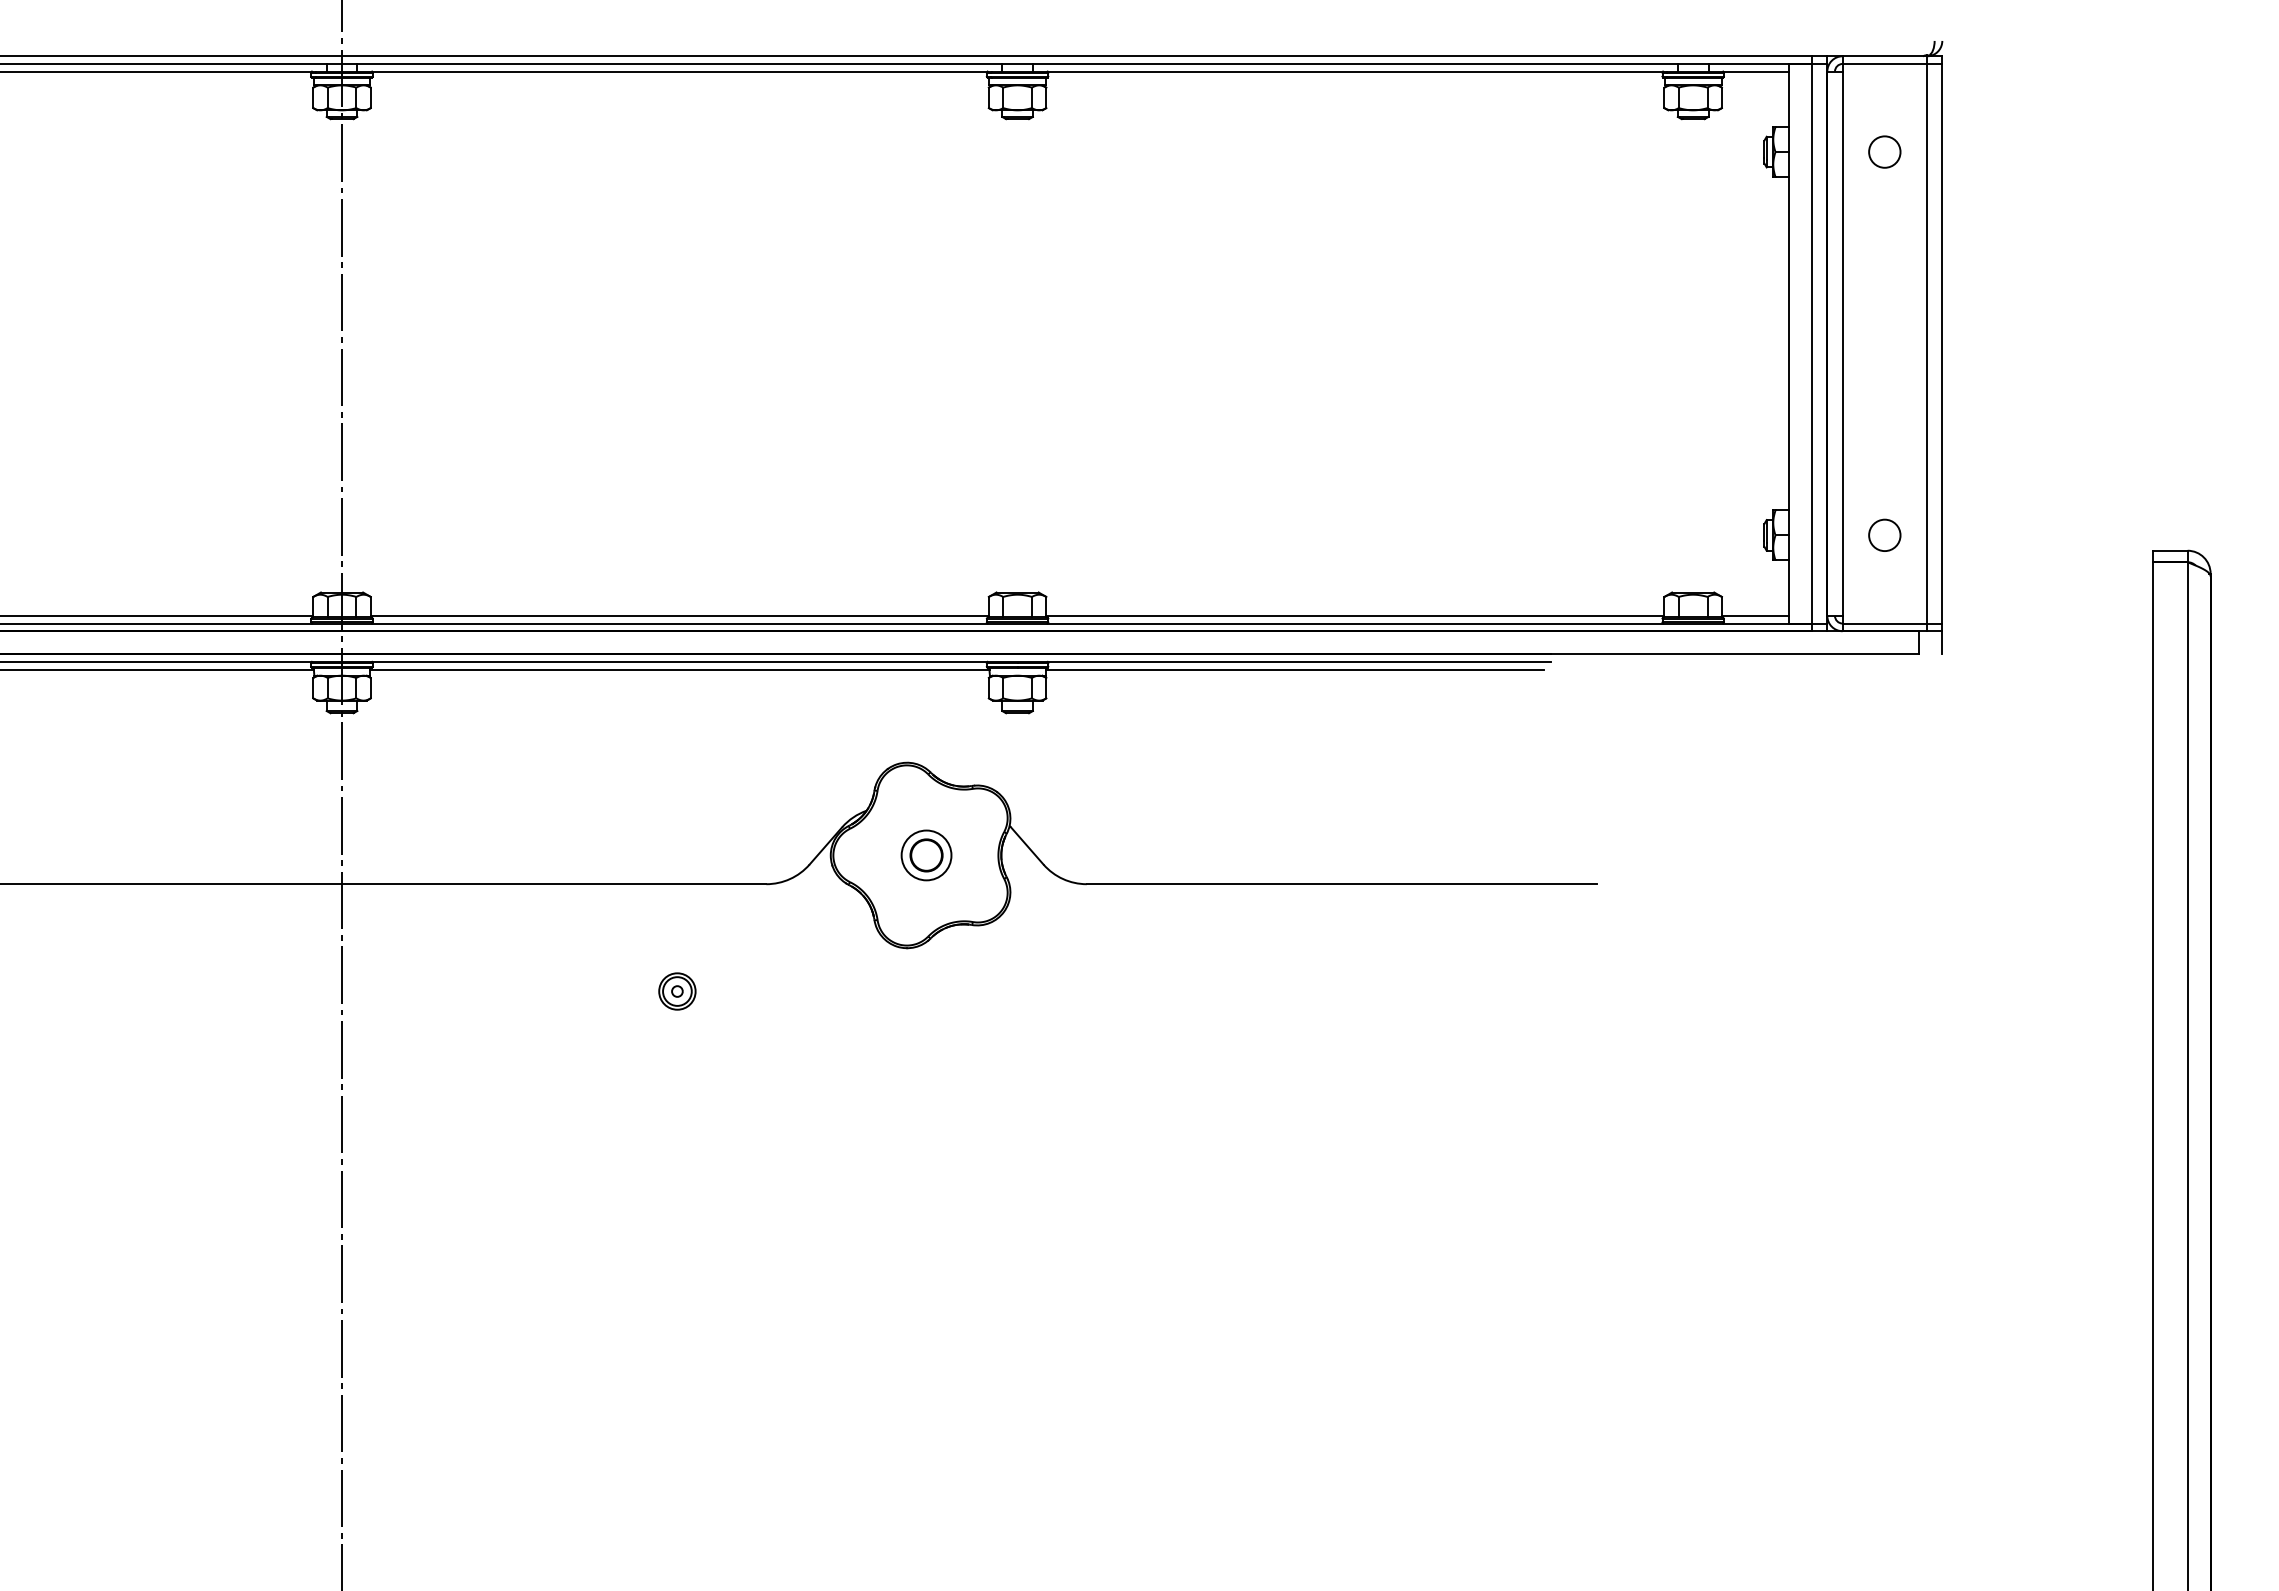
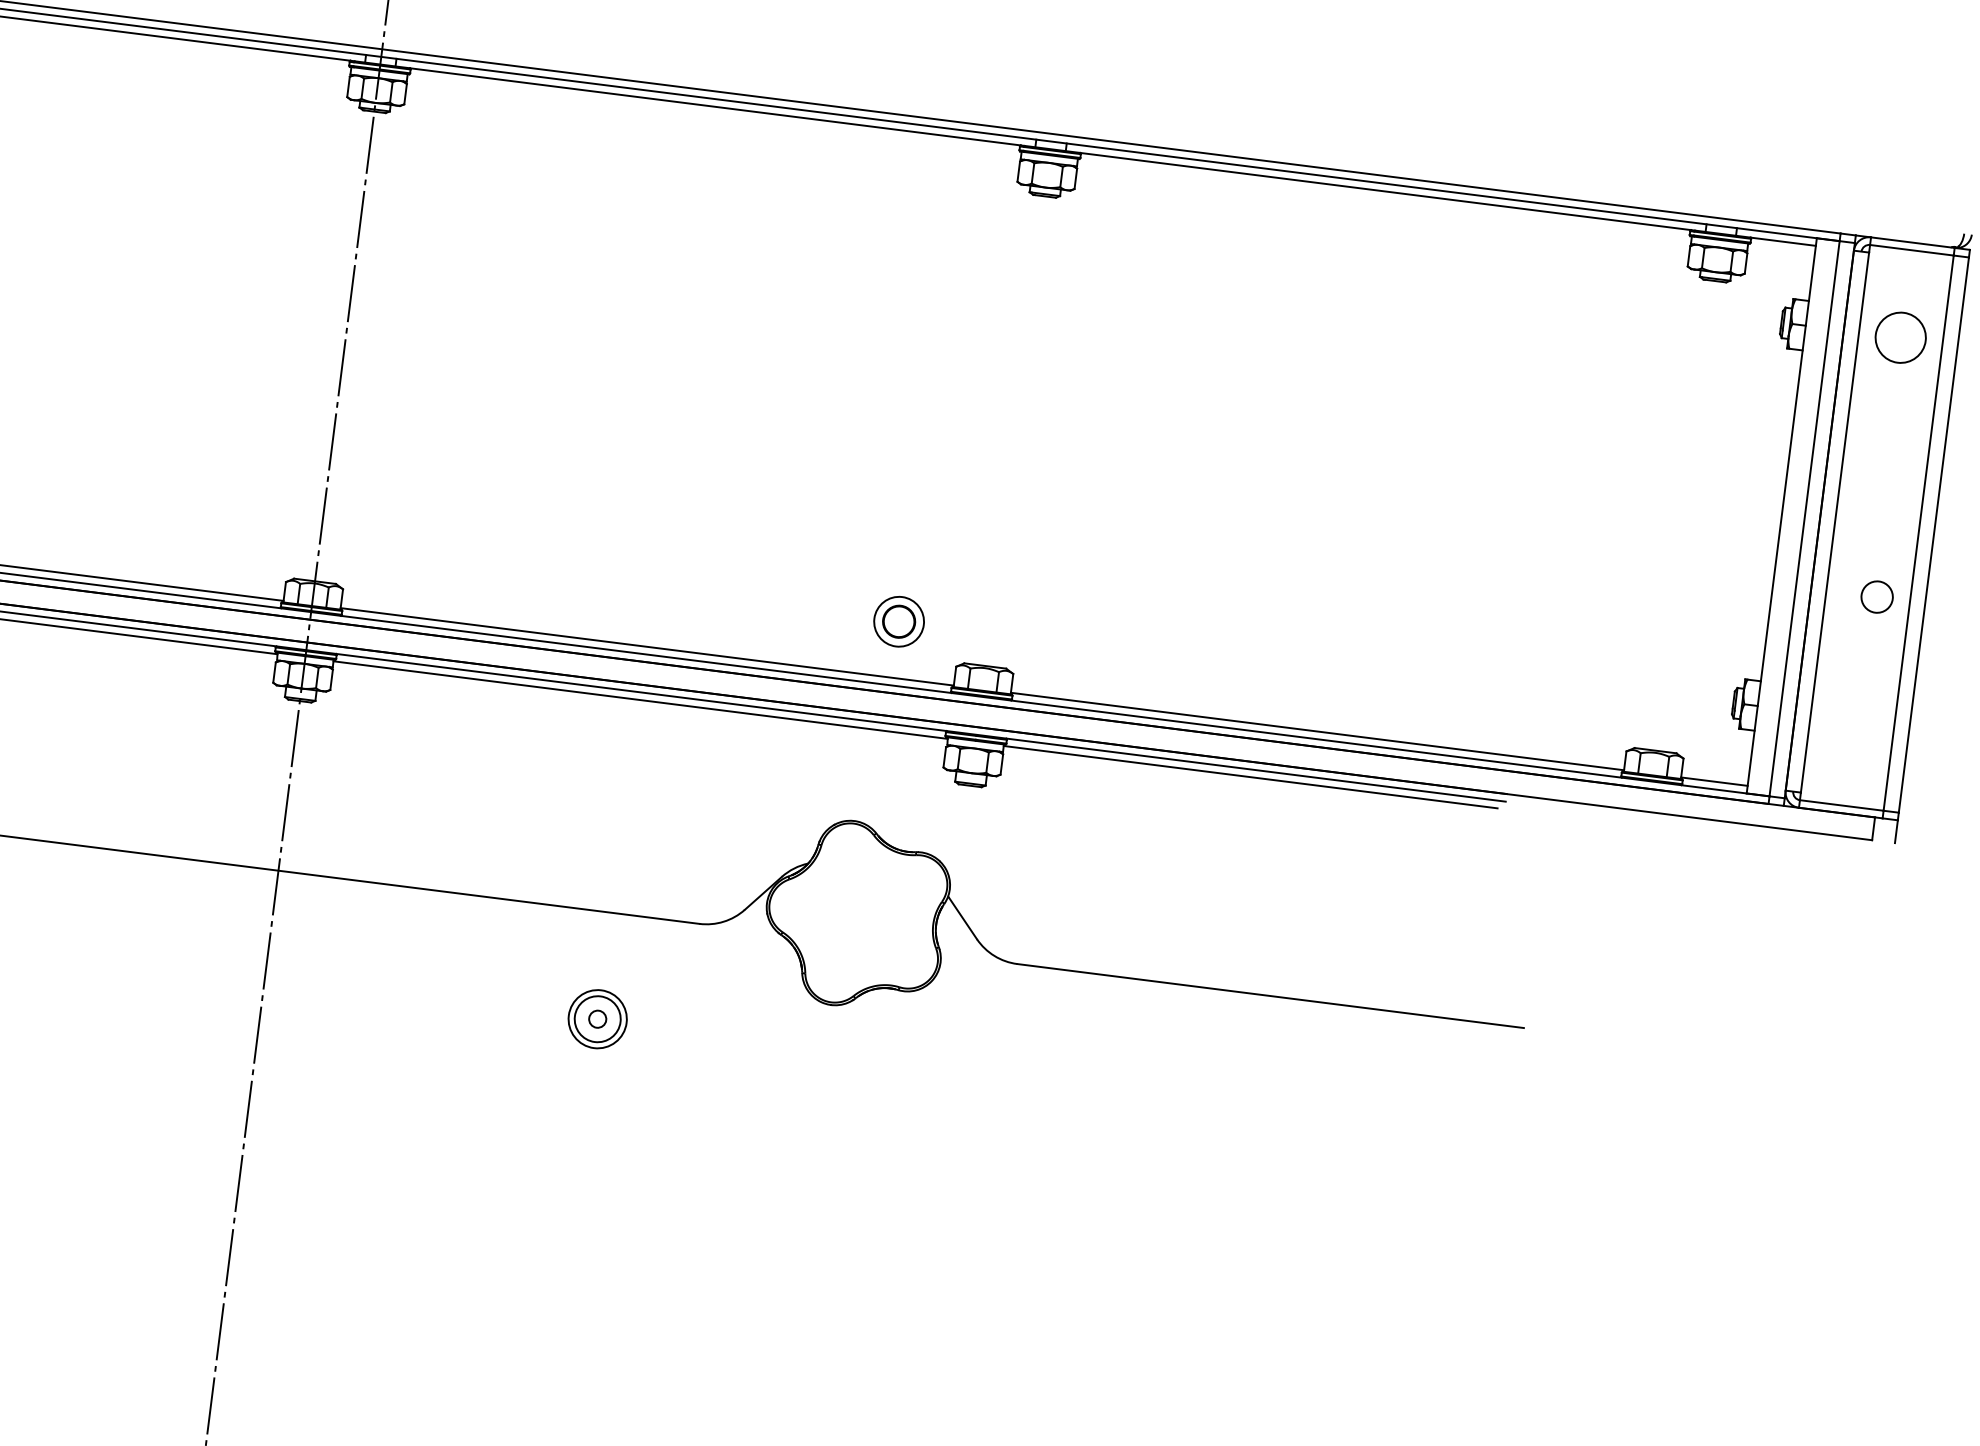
circle: (1884, 151) -> (1900, 337), size x1.6
circle: (1884, 534) -> (1876, 596), moved
part: (926, 855) -> (899, 621), moved
part: (677, 991) -> (597, 1019), size x1.6

